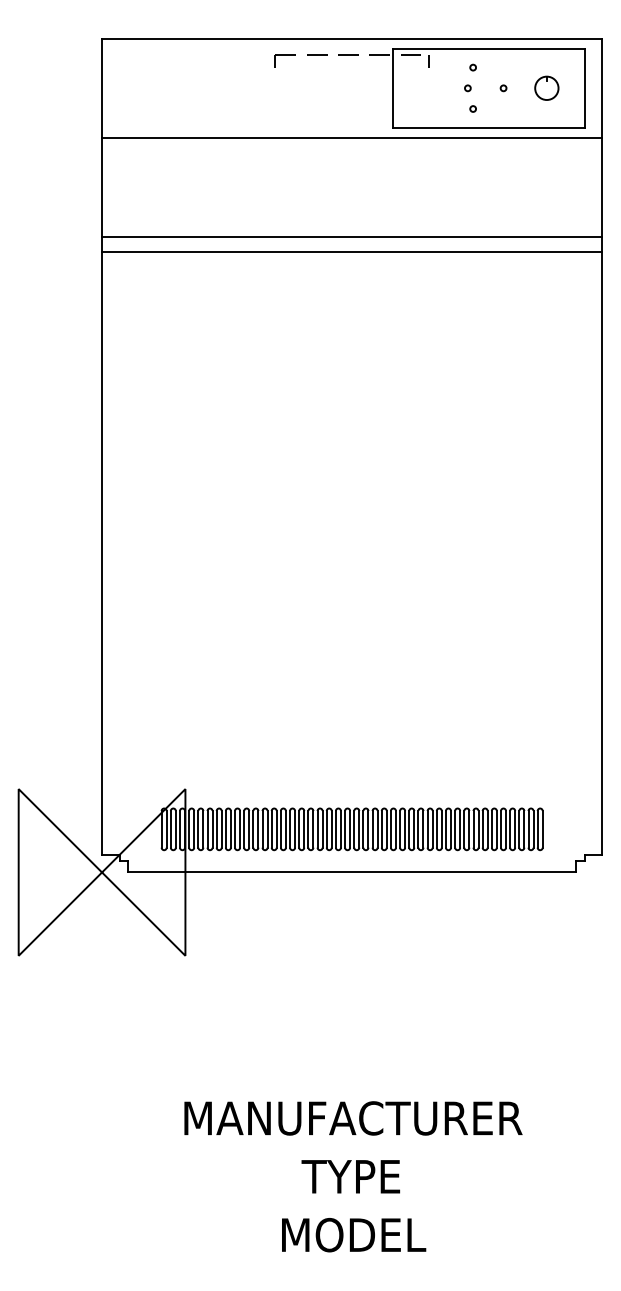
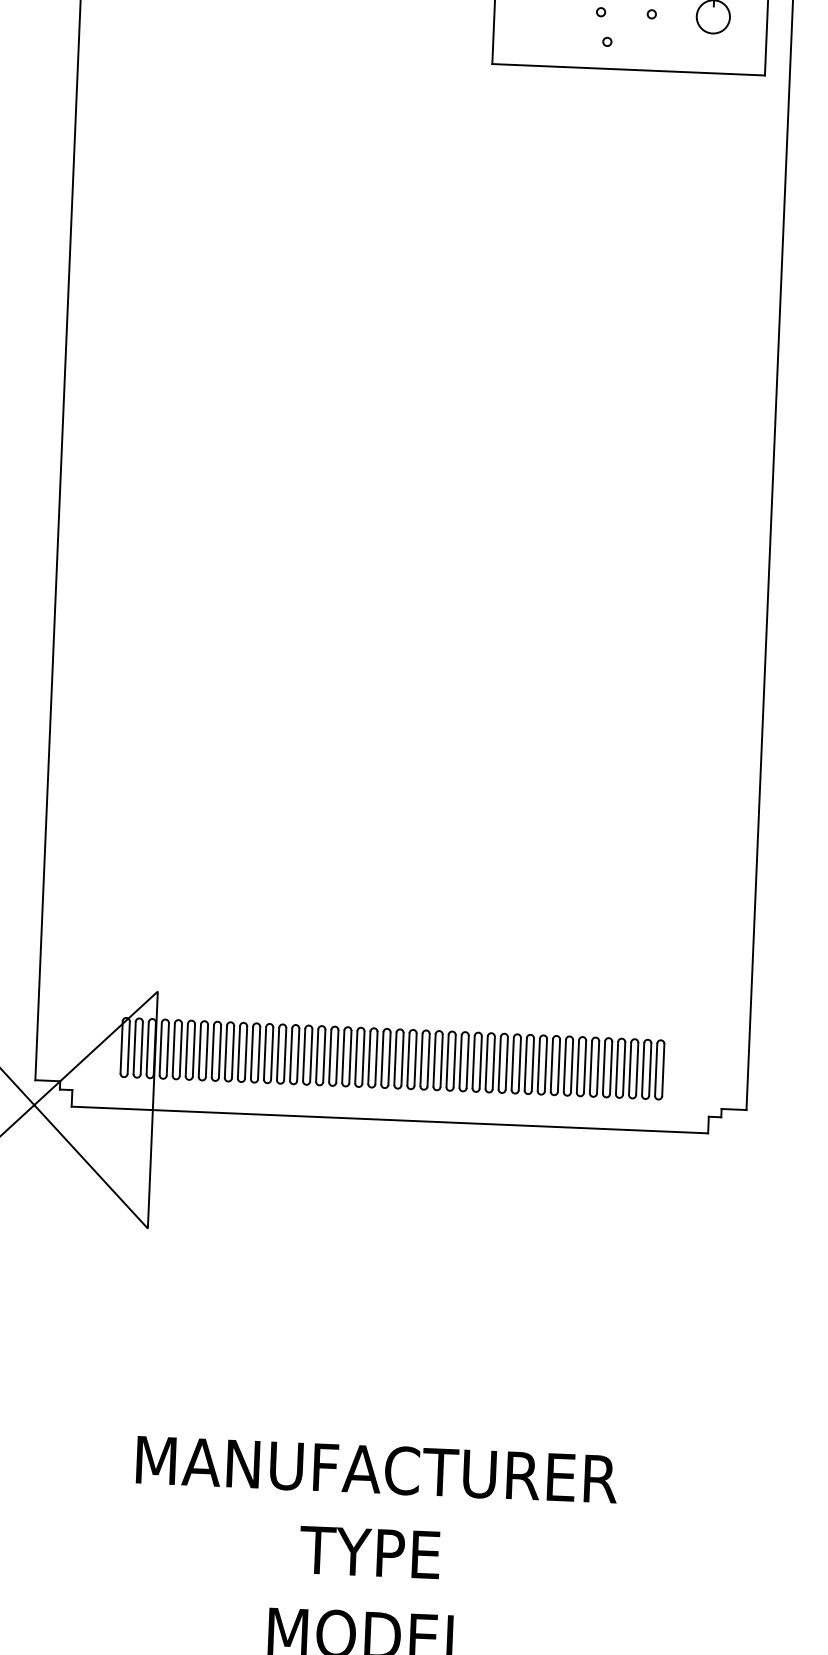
line: (352, 137) -> (434, 75), removed
line: (352, 237) -> (428, 217), removed
line: (352, 252) -> (427, 238), removed

